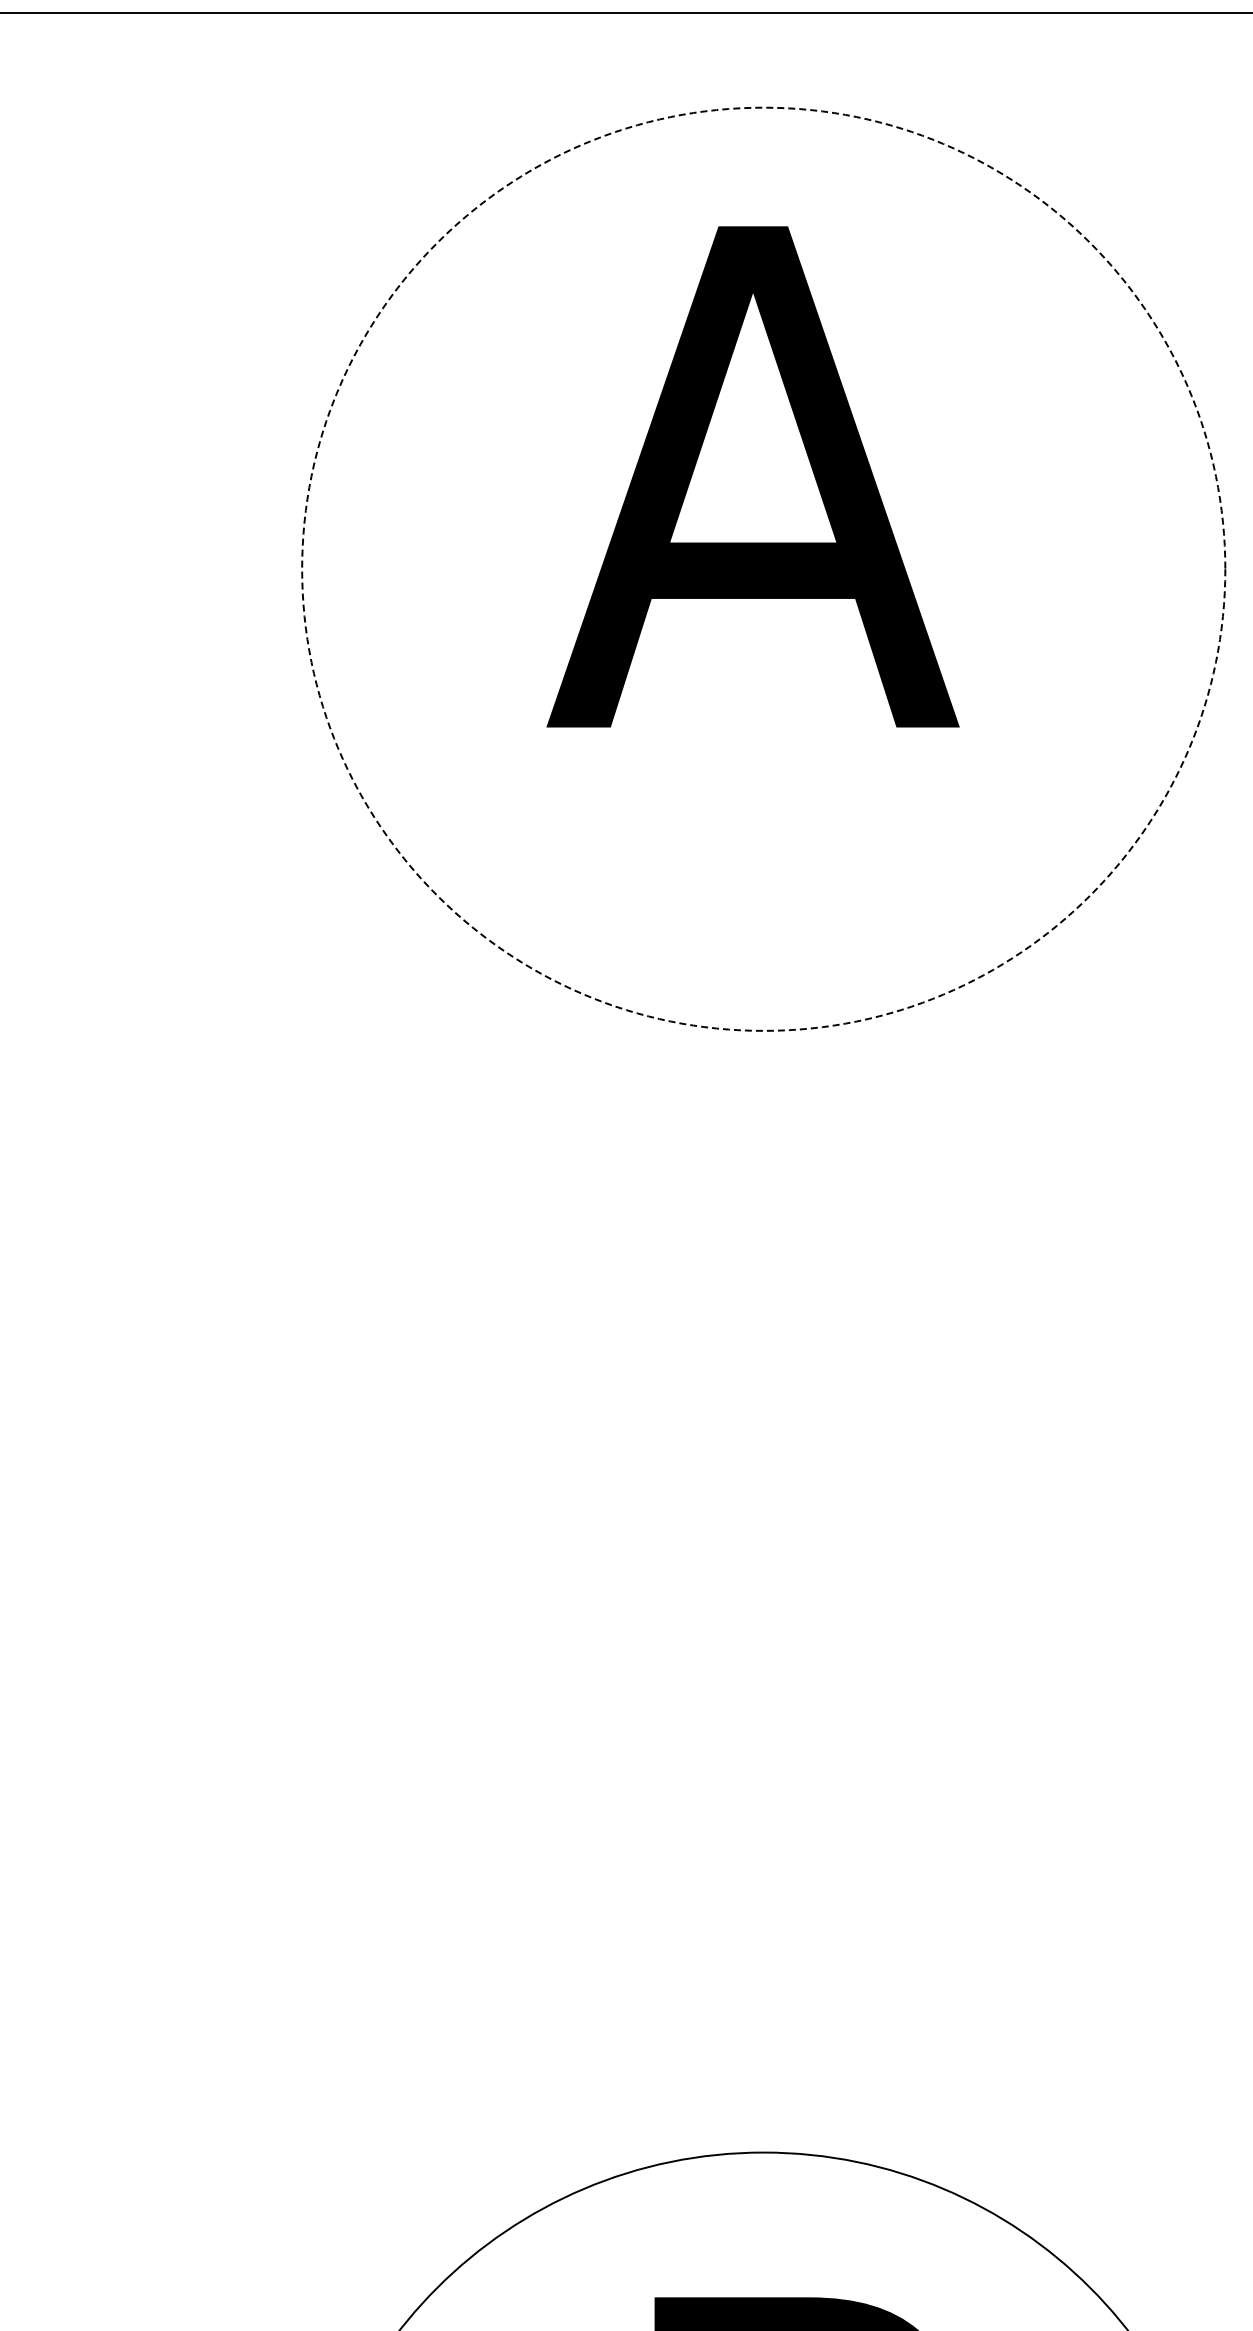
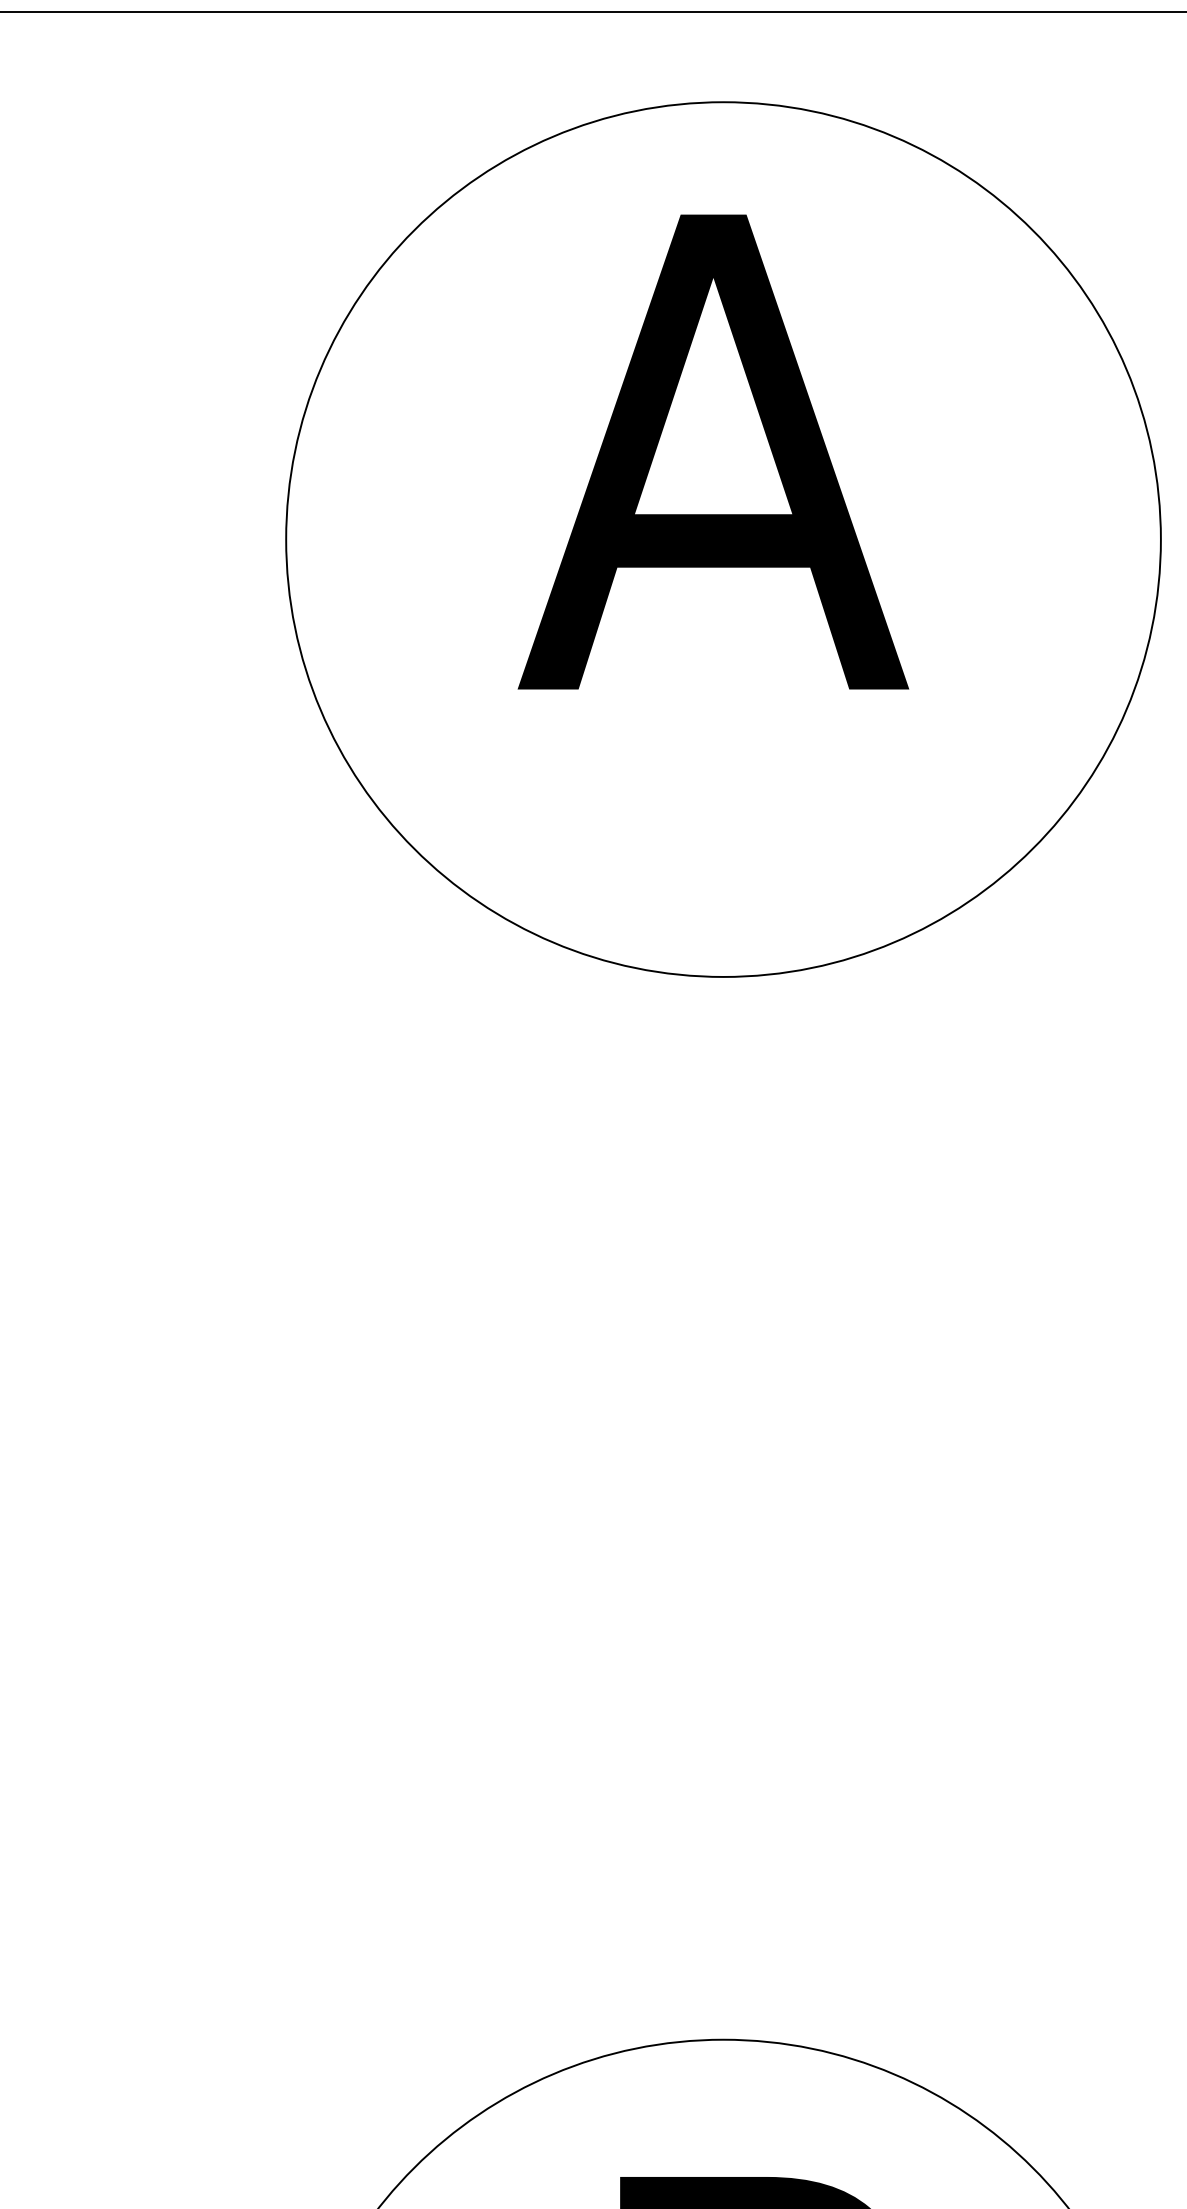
circle: (763, 568) -> (723, 538), dashed -> solid

